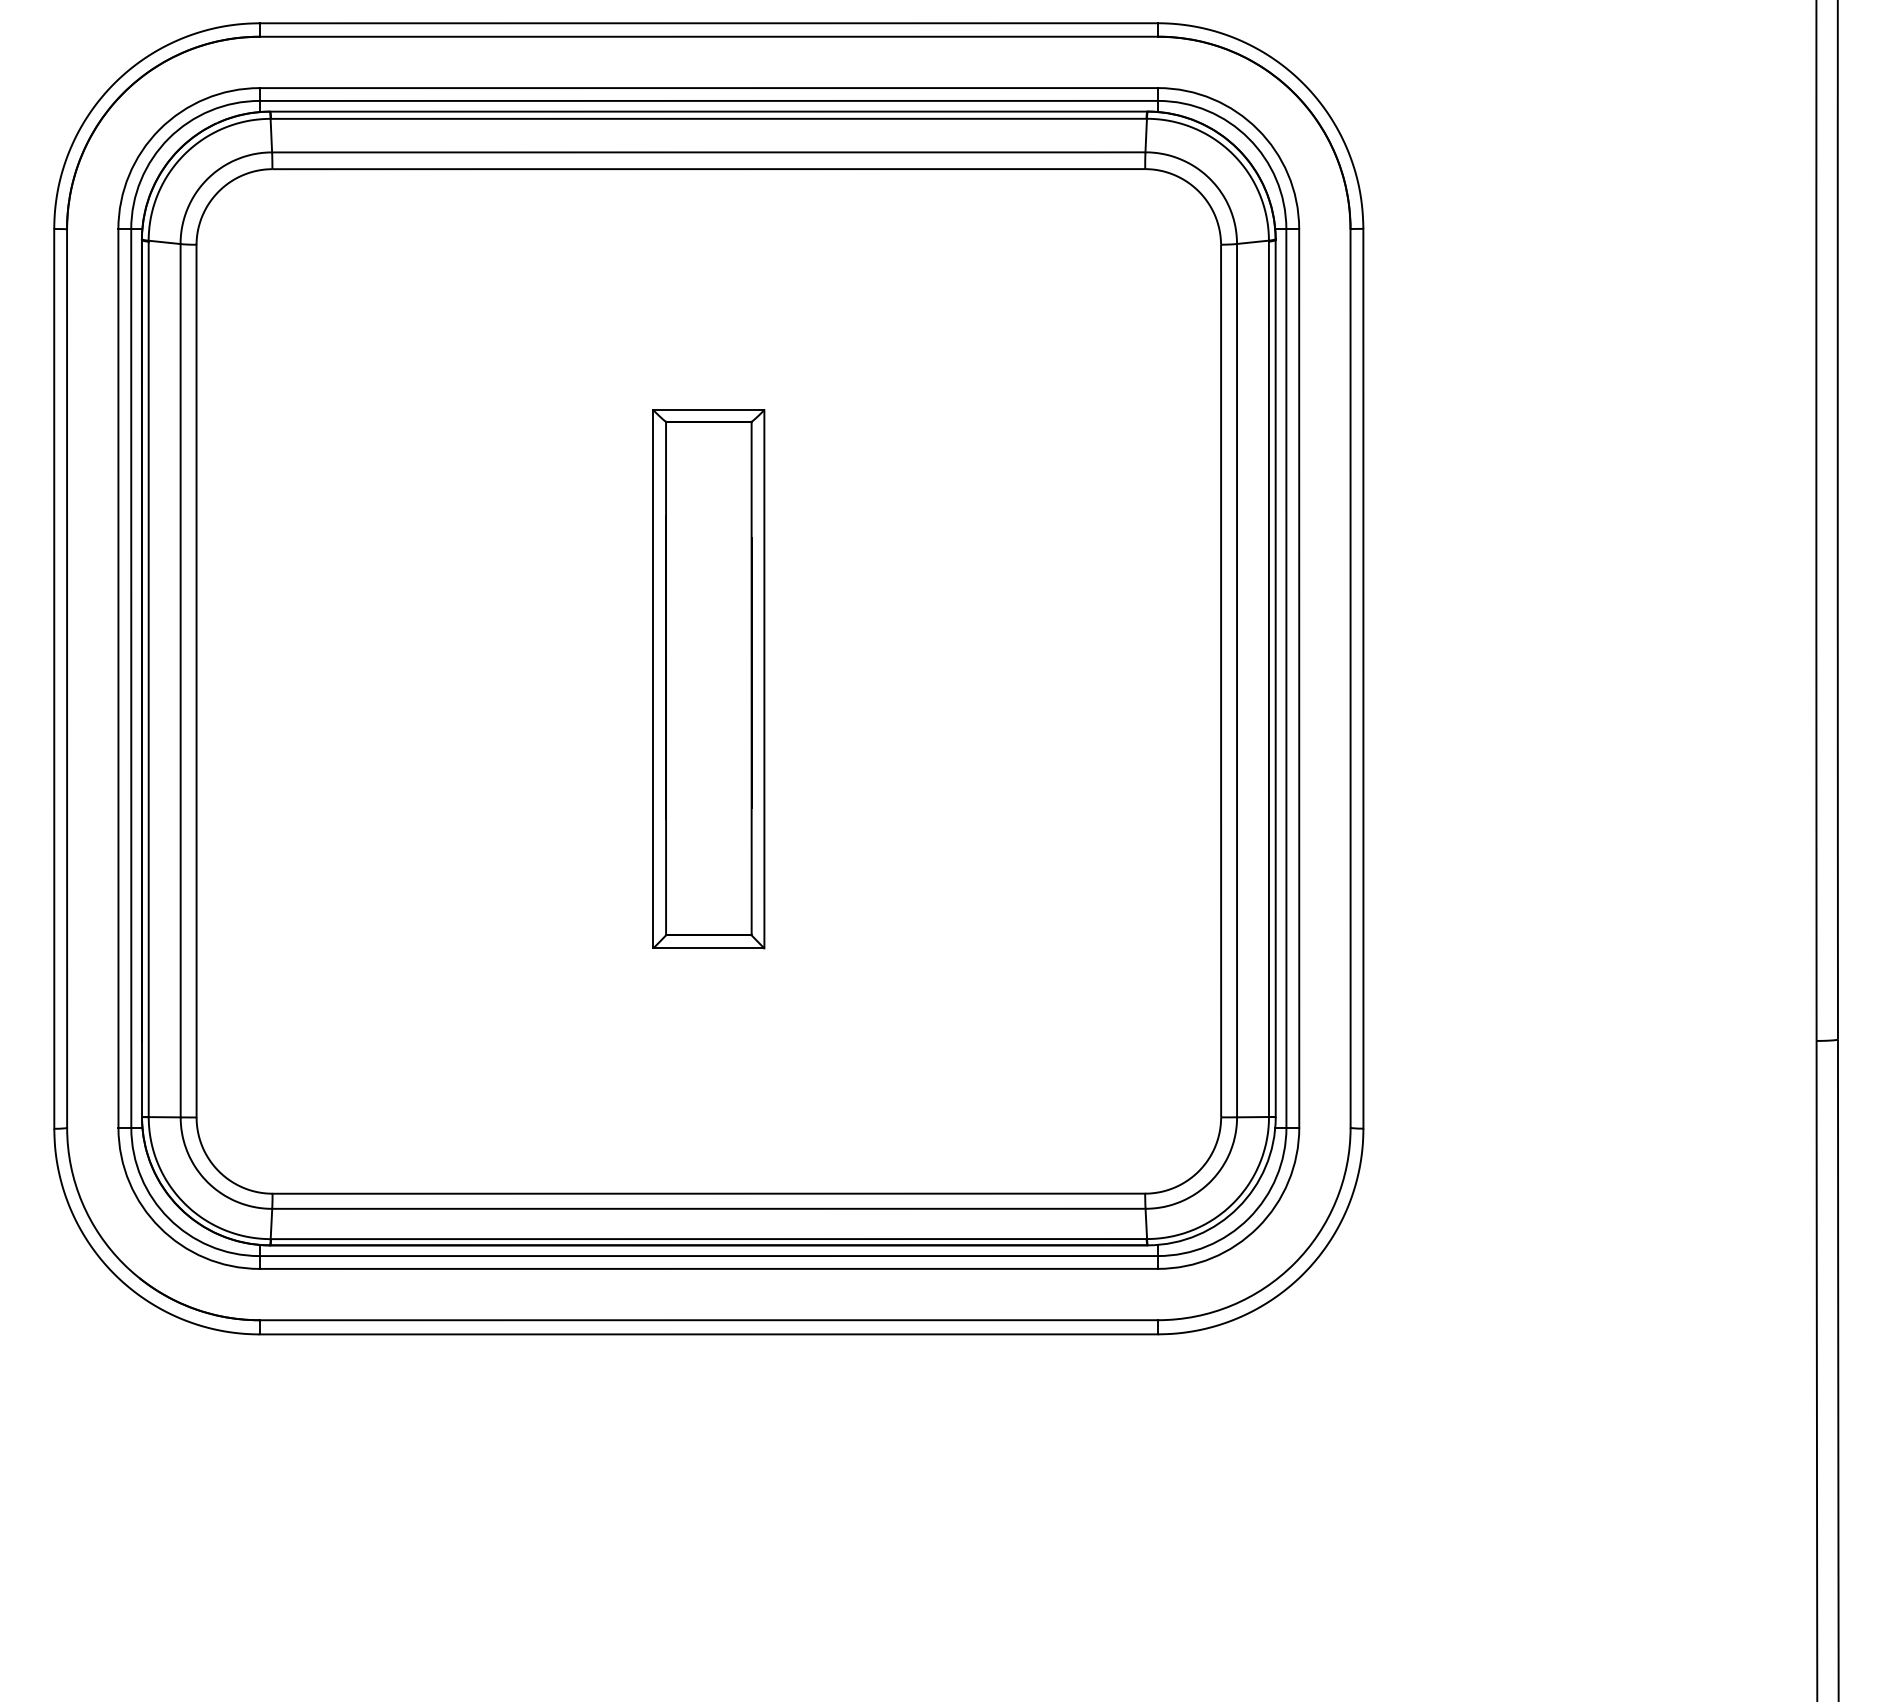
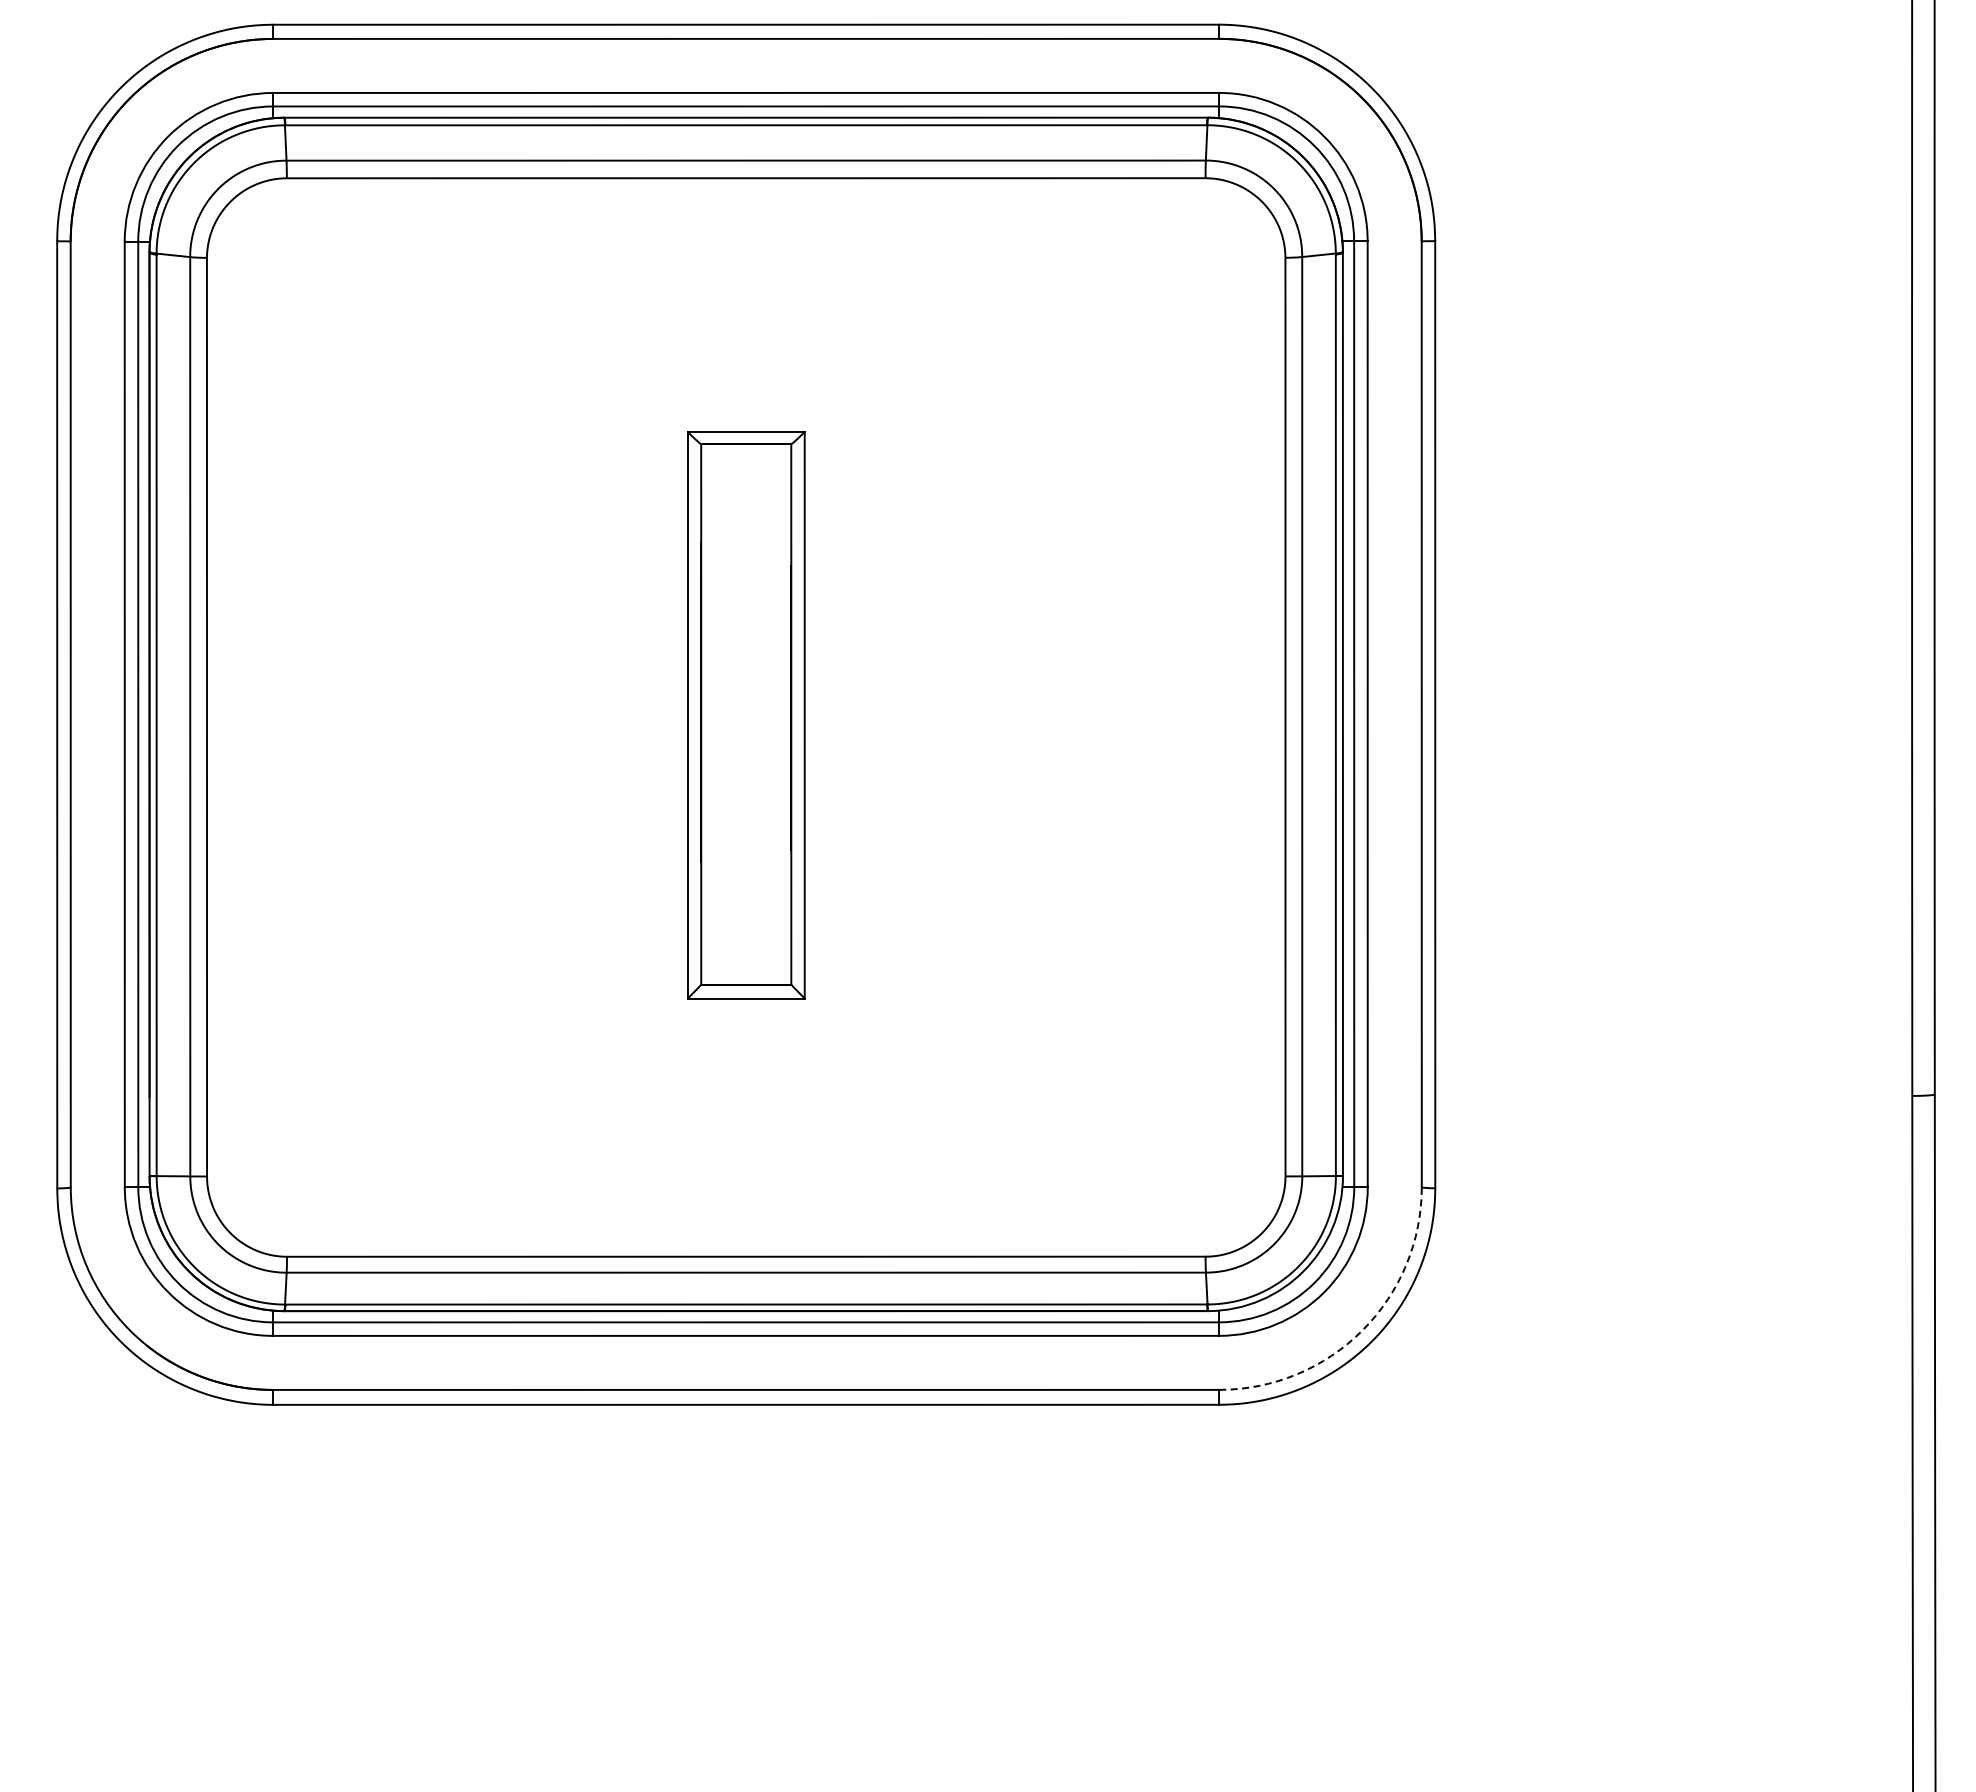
arc: (1294, 1263) -> (1362, 1330), solid -> dashed

